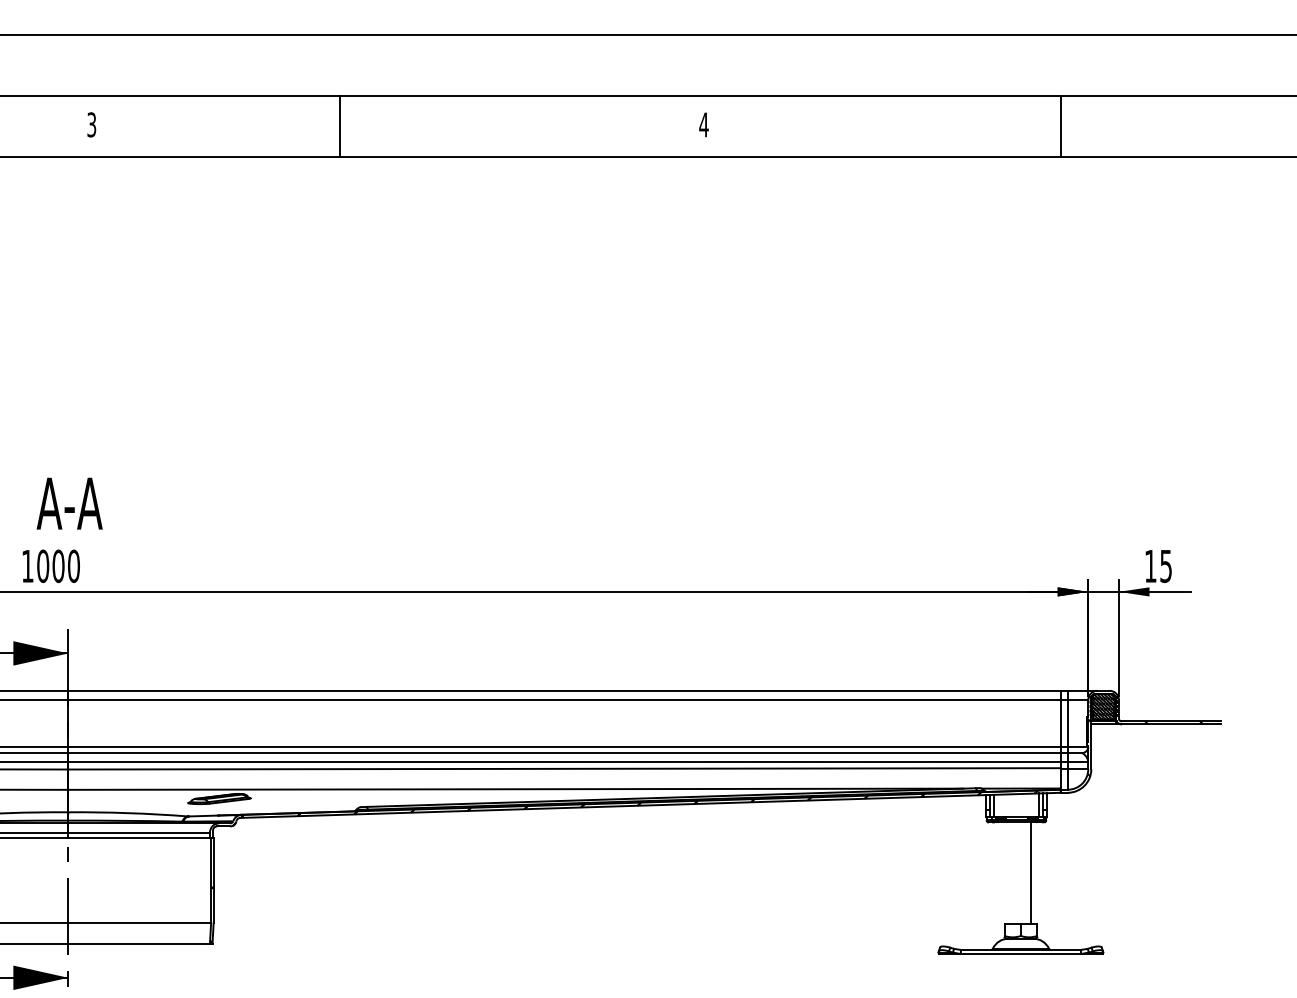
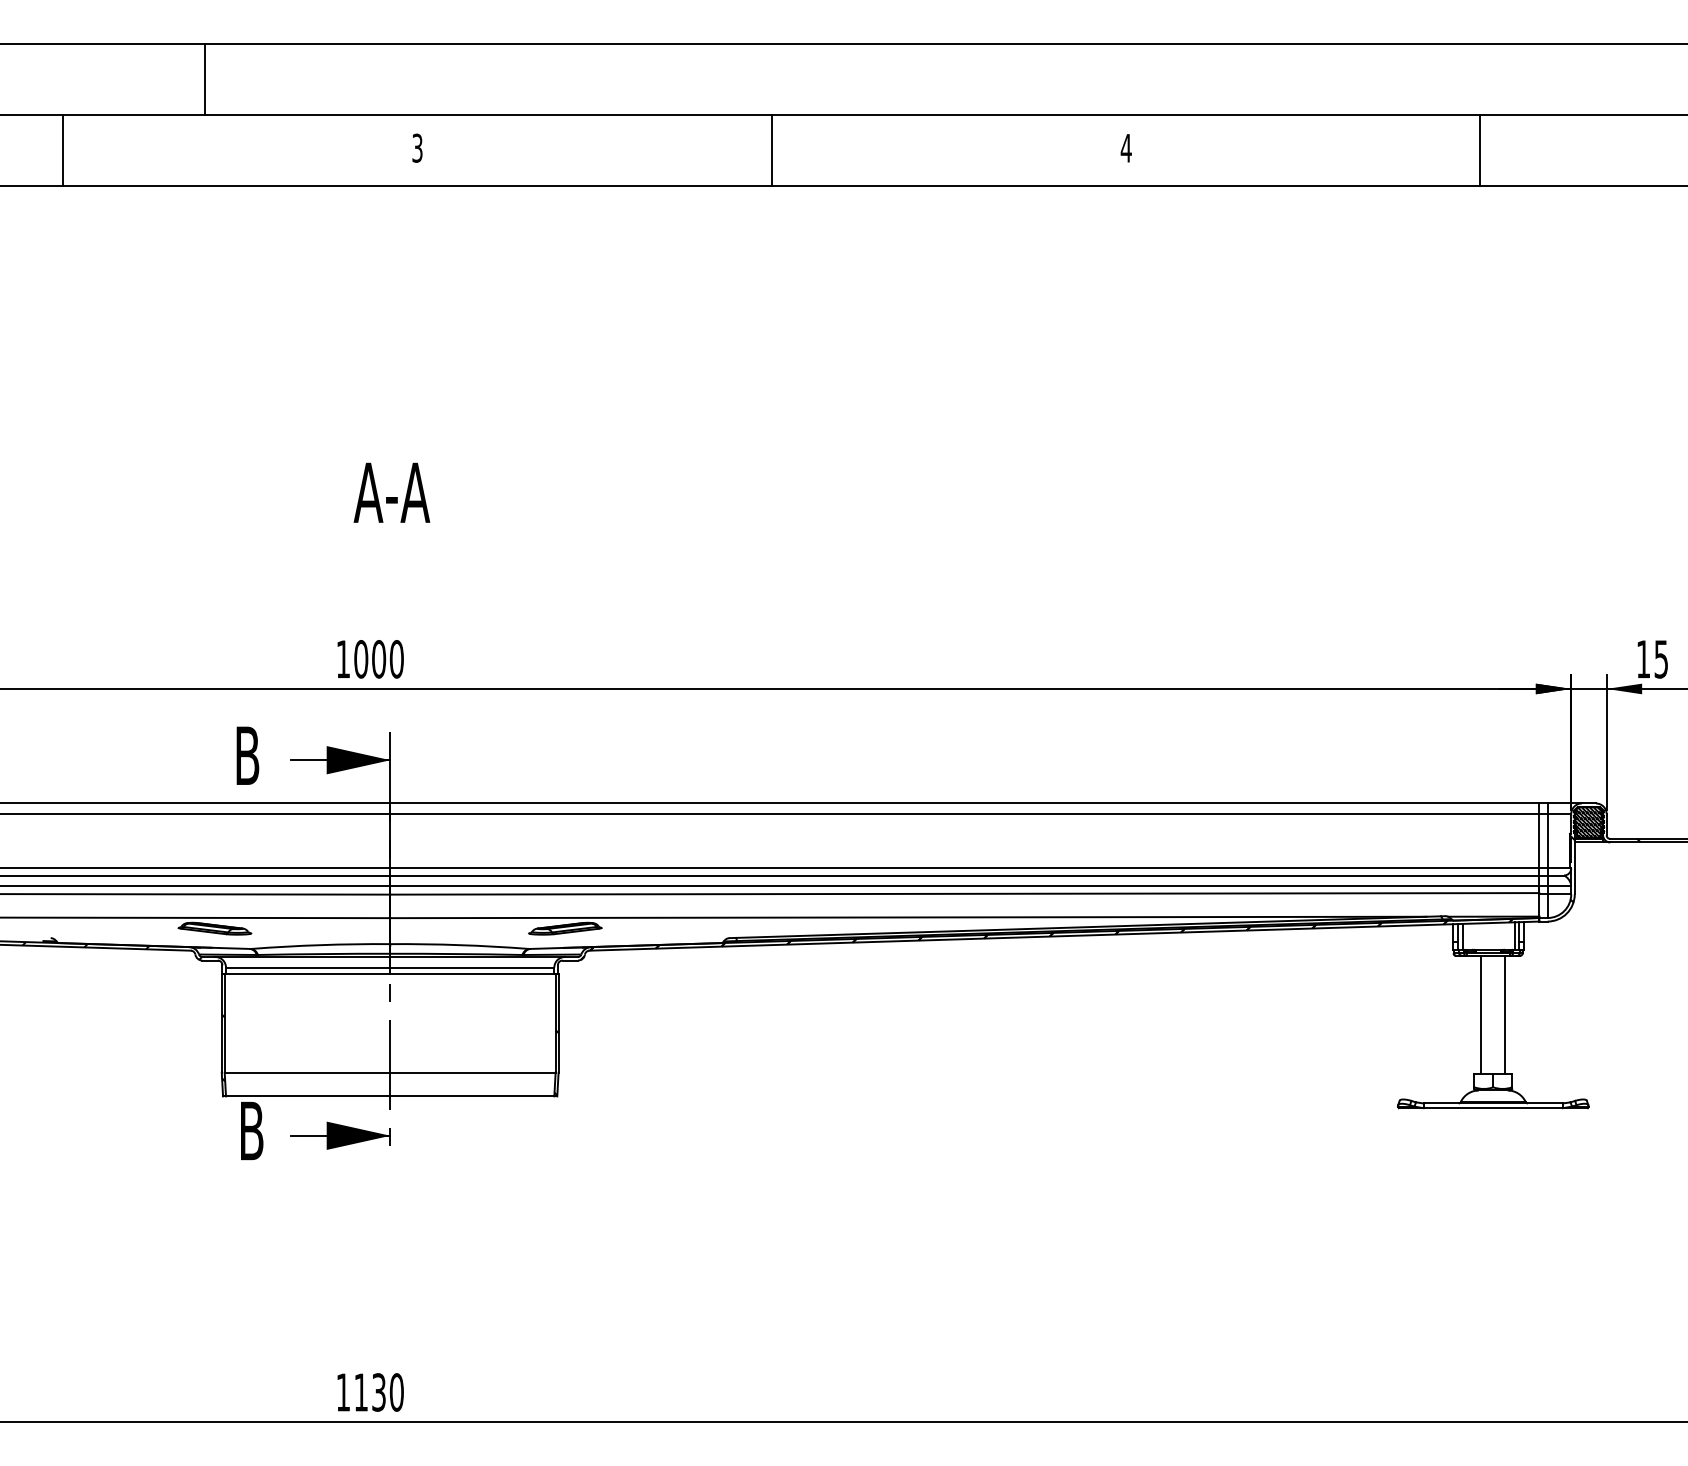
line: (339, 125) -> (771, 149), moved
line: (1060, 125) -> (1480, 149), moved
text: (69, 503) -> (391, 492), moved
line: (1010, 873) -> (1481, 1014), added

